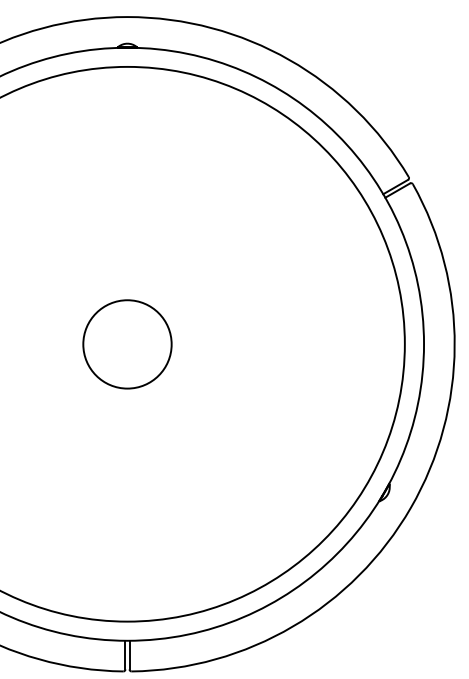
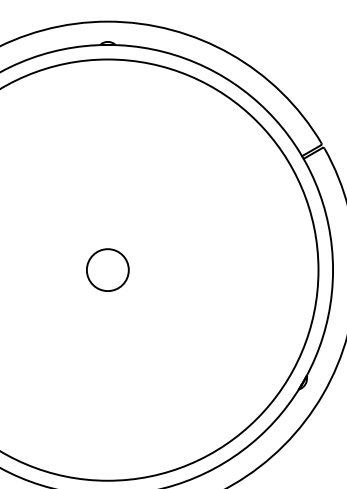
circle: (127, 343) -> (107, 269), size x0.62

